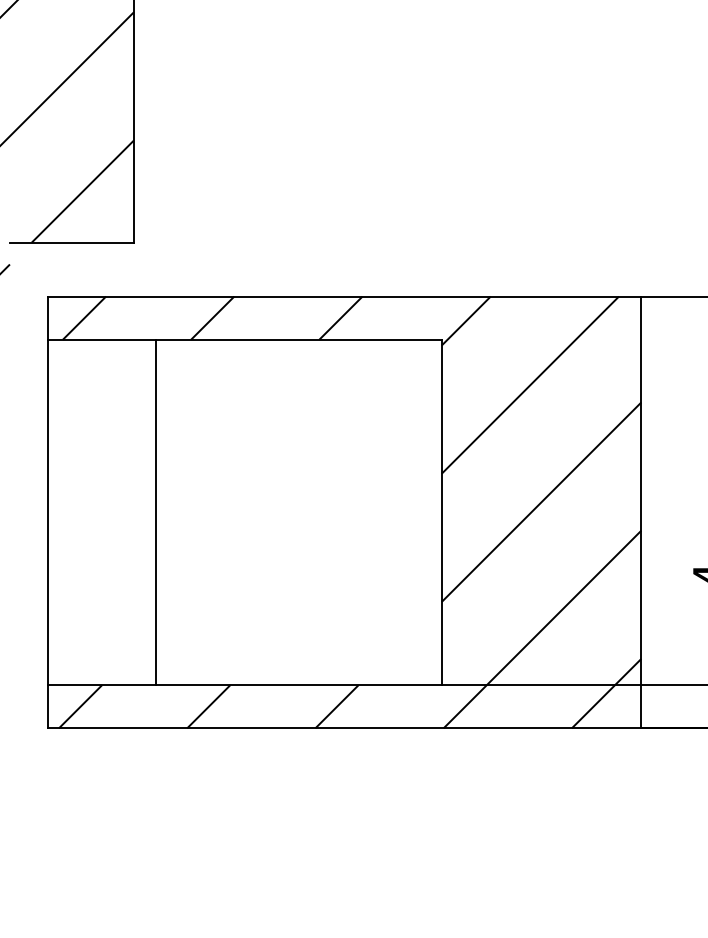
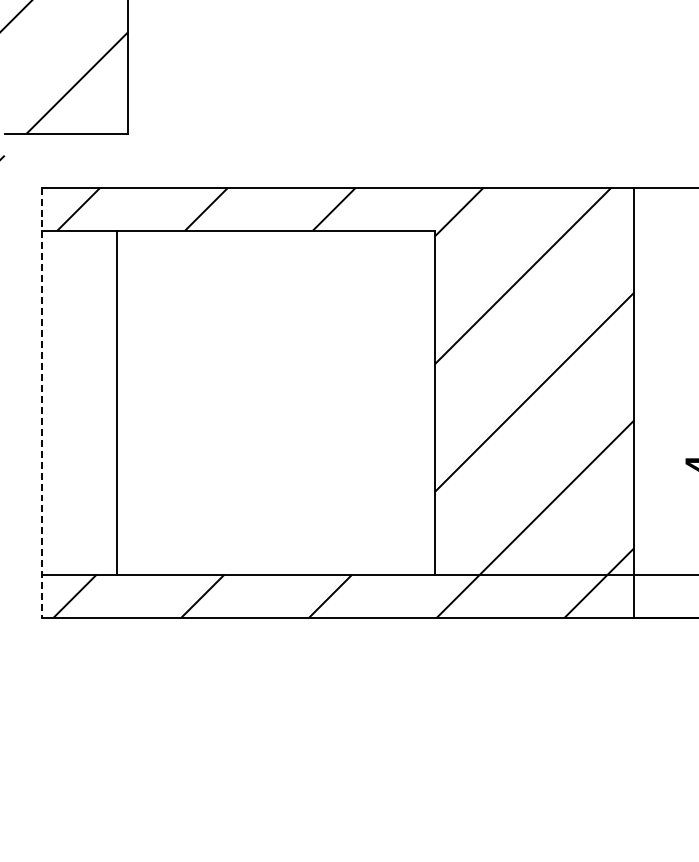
line: (47, 512) -> (42, 402), solid -> dashed
line: (155, 512) -> (116, 402), moved

